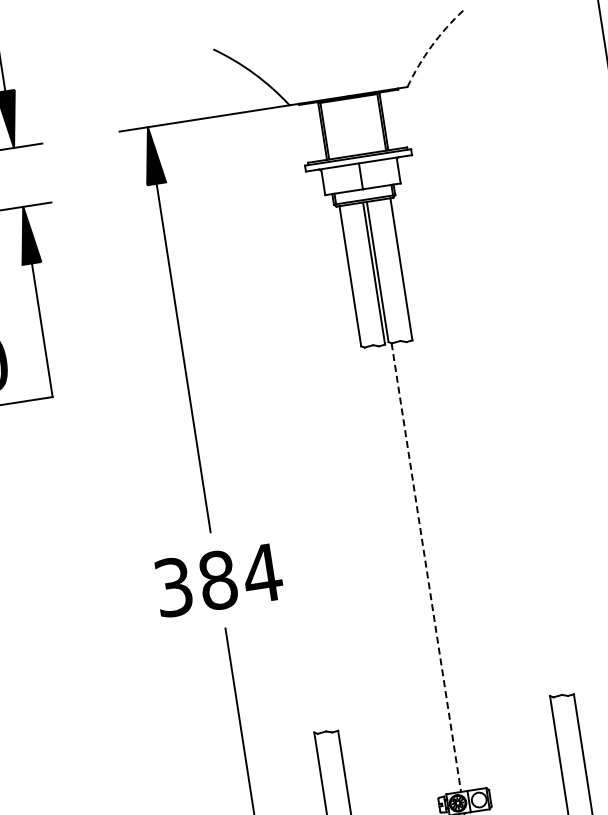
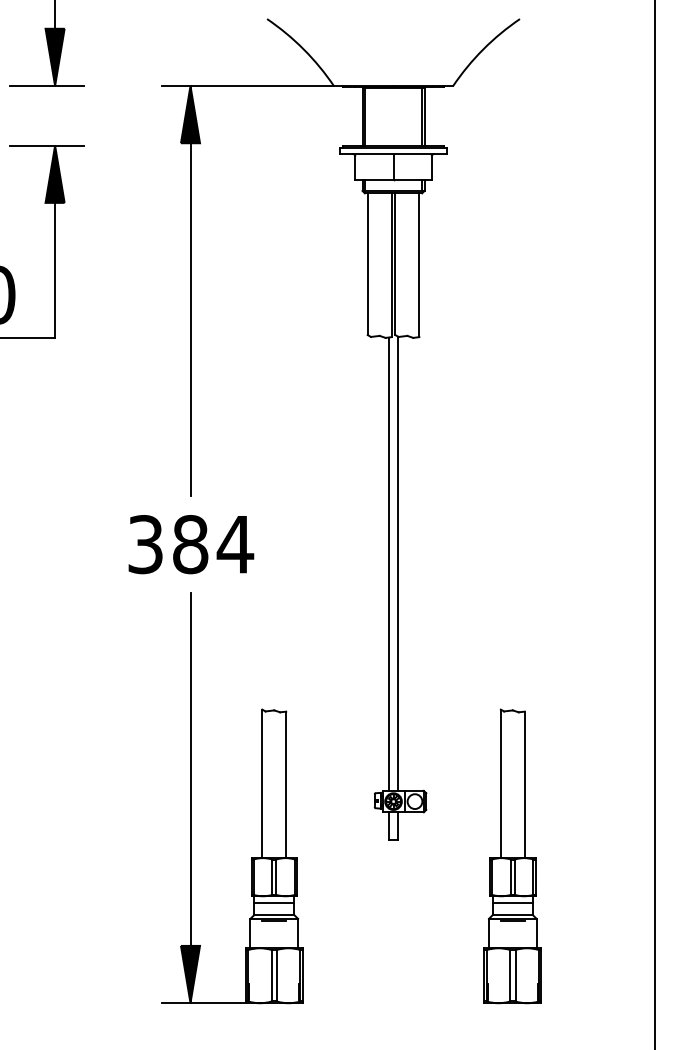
arc: (431, 46) -> (483, 49), dashed -> solid
line: (416, 568) -> (388, 563), added
line: (426, 568) -> (398, 564), dashed -> solid

